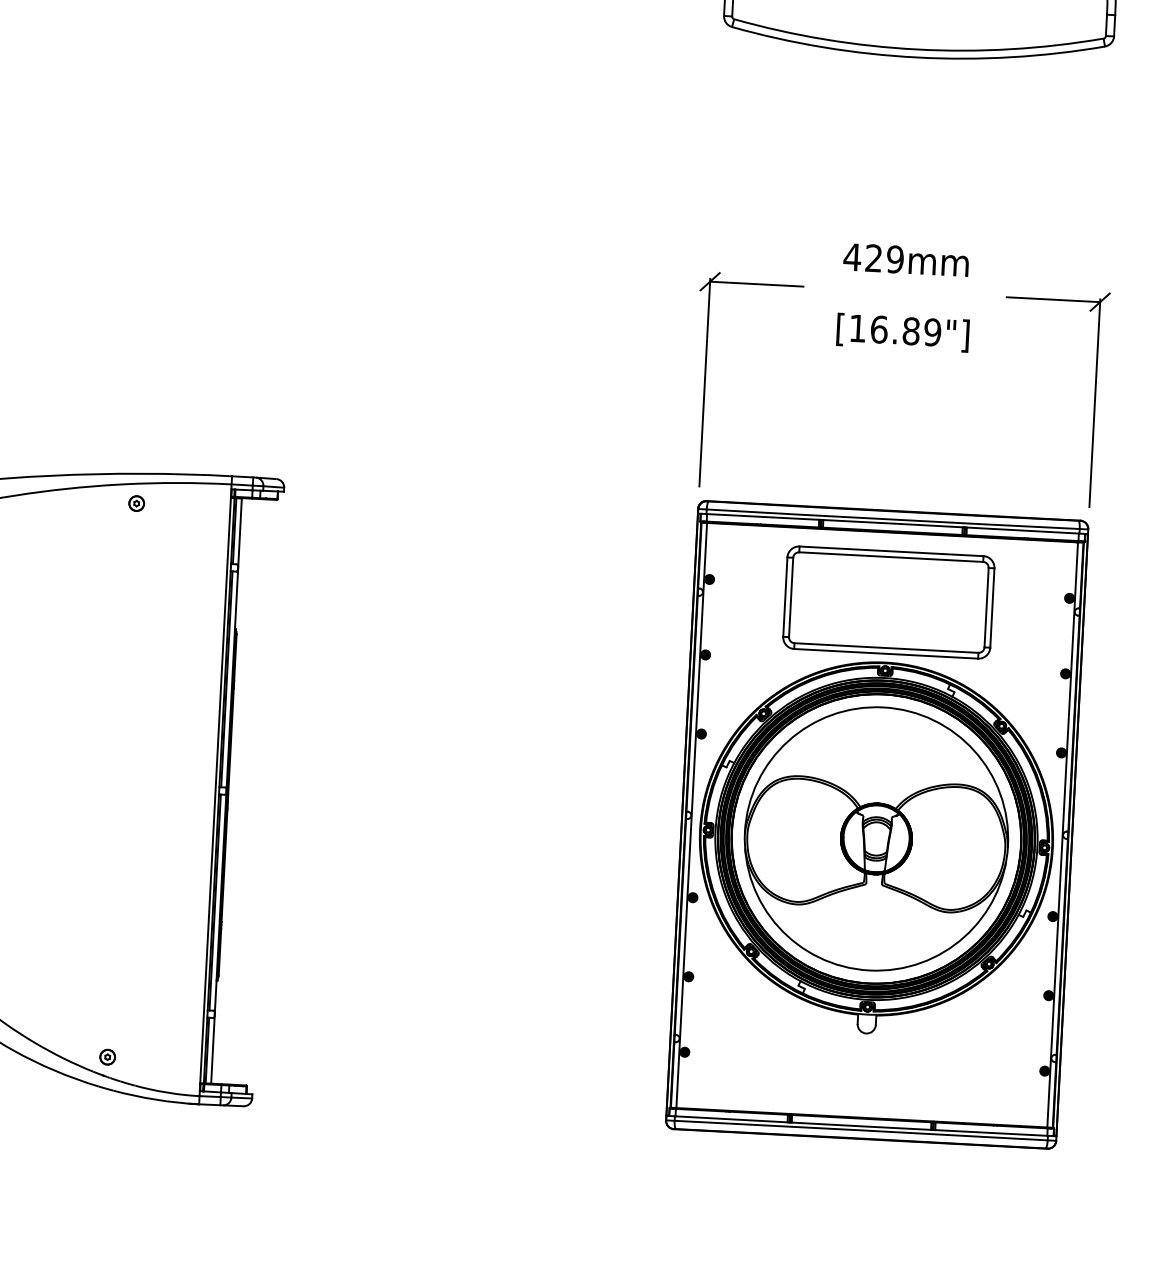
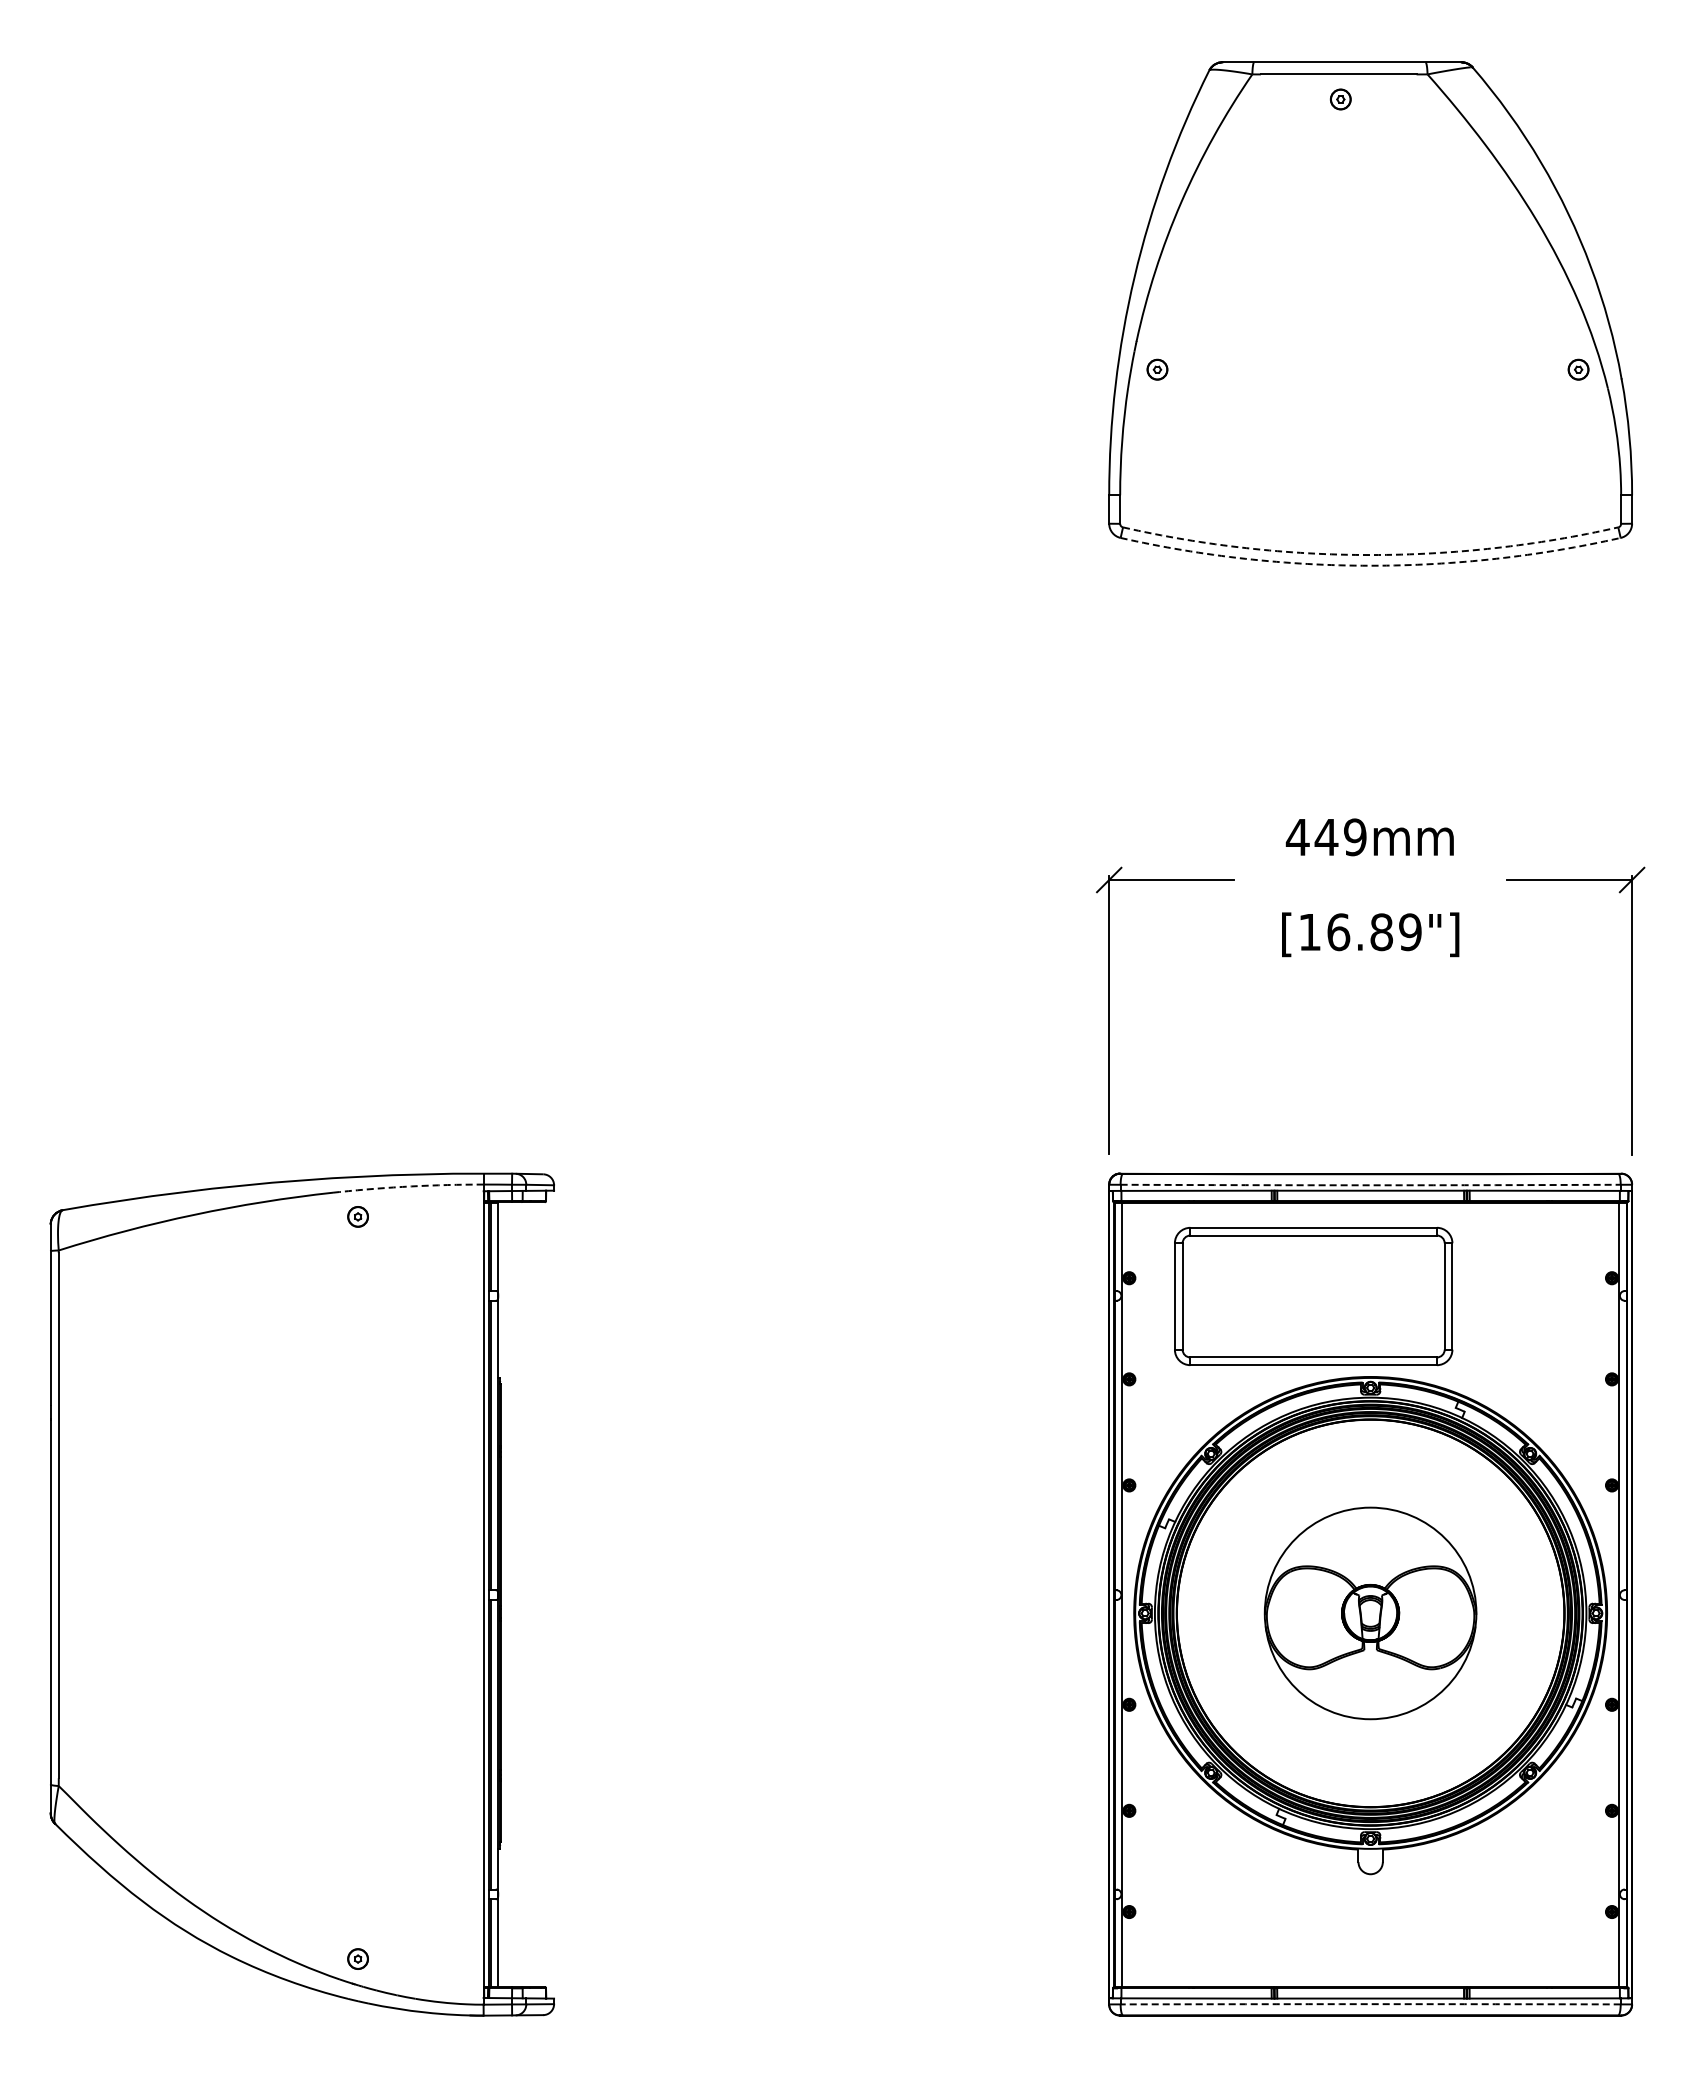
arc: (917, 49) -> (1370, 555), solid -> dashed
arc: (917, 57) -> (1370, 565), solid -> dashed
text: (873, 257) -> (1326, 836), 429mm -> 449mm
arc: (177, 483) -> (411, 1186), solid -> dashed
arc: (893, 519) -> (1370, 1185), solid -> dashed
part: (888, 602) -> (1313, 1296), moved
part: (876, 839) -> (1370, 1613), size x0.6
arc: (861, 1130) -> (1370, 2004), solid -> dashed

